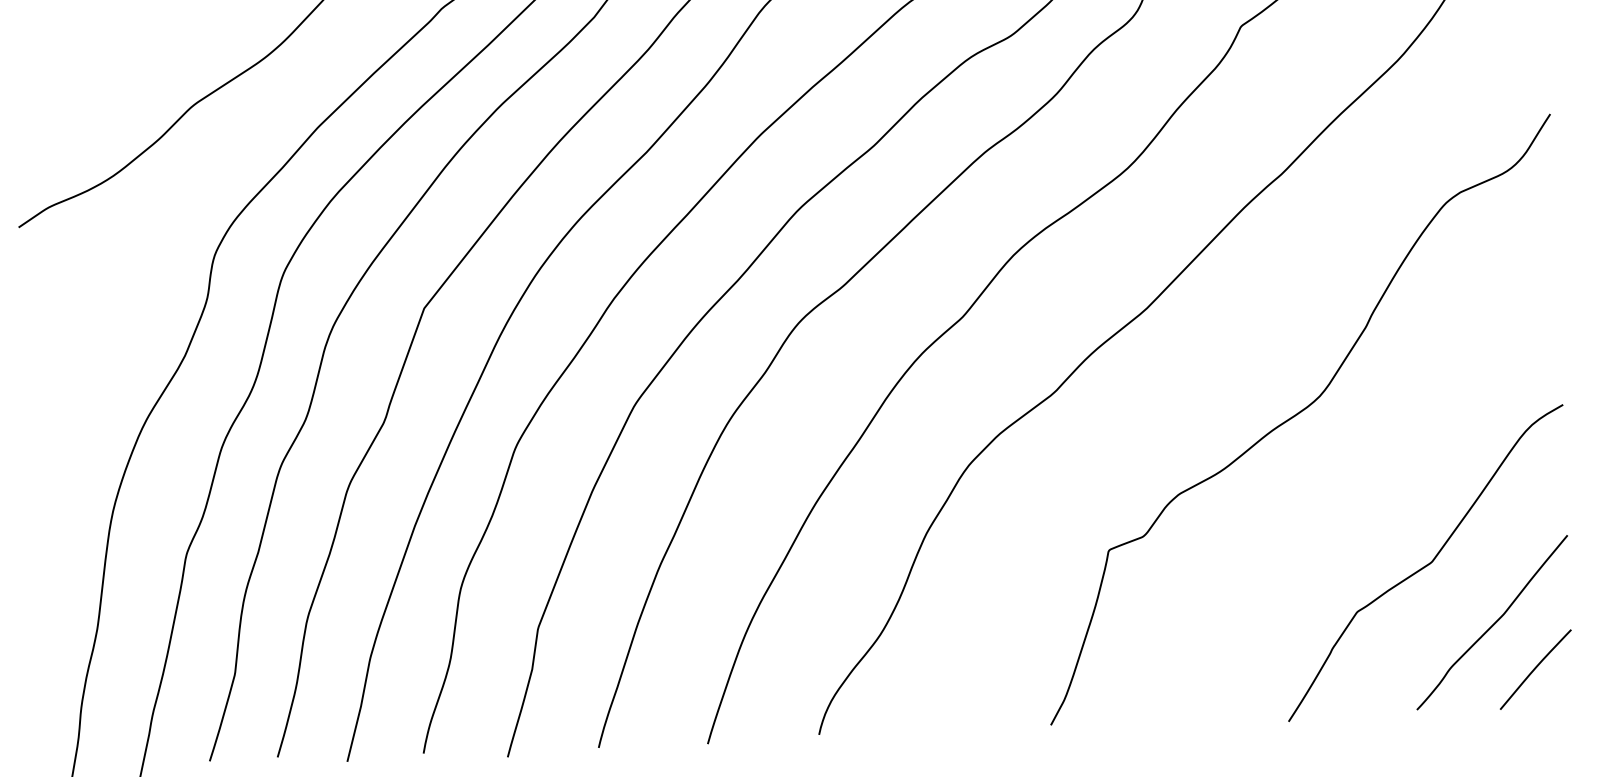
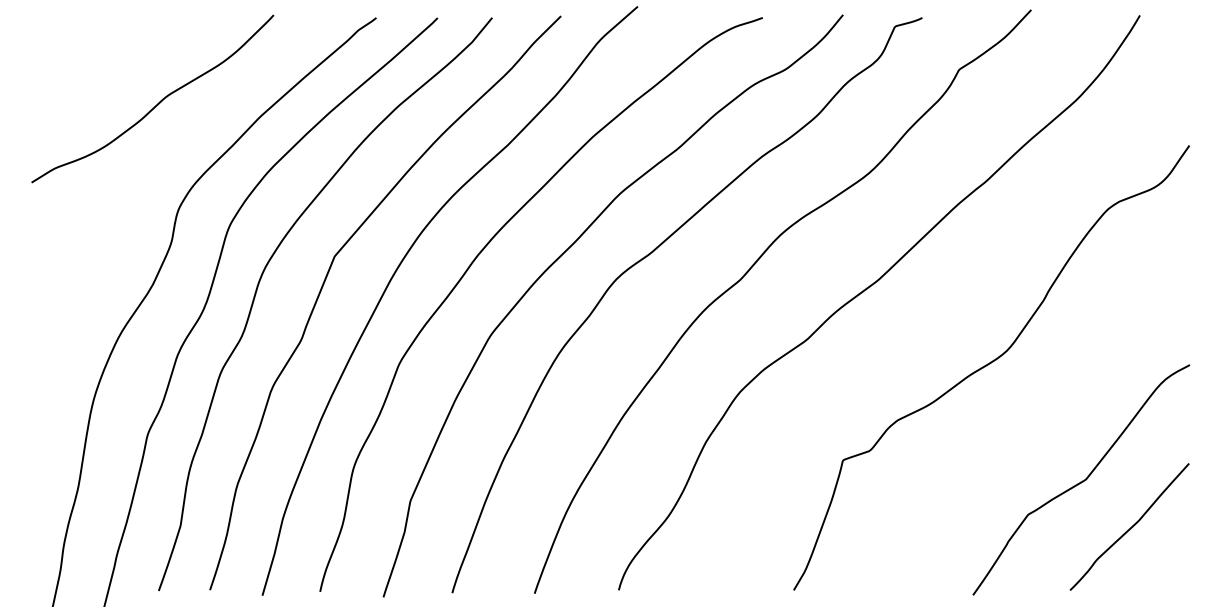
line: (1535, 669) -> (1160, 563), removed

